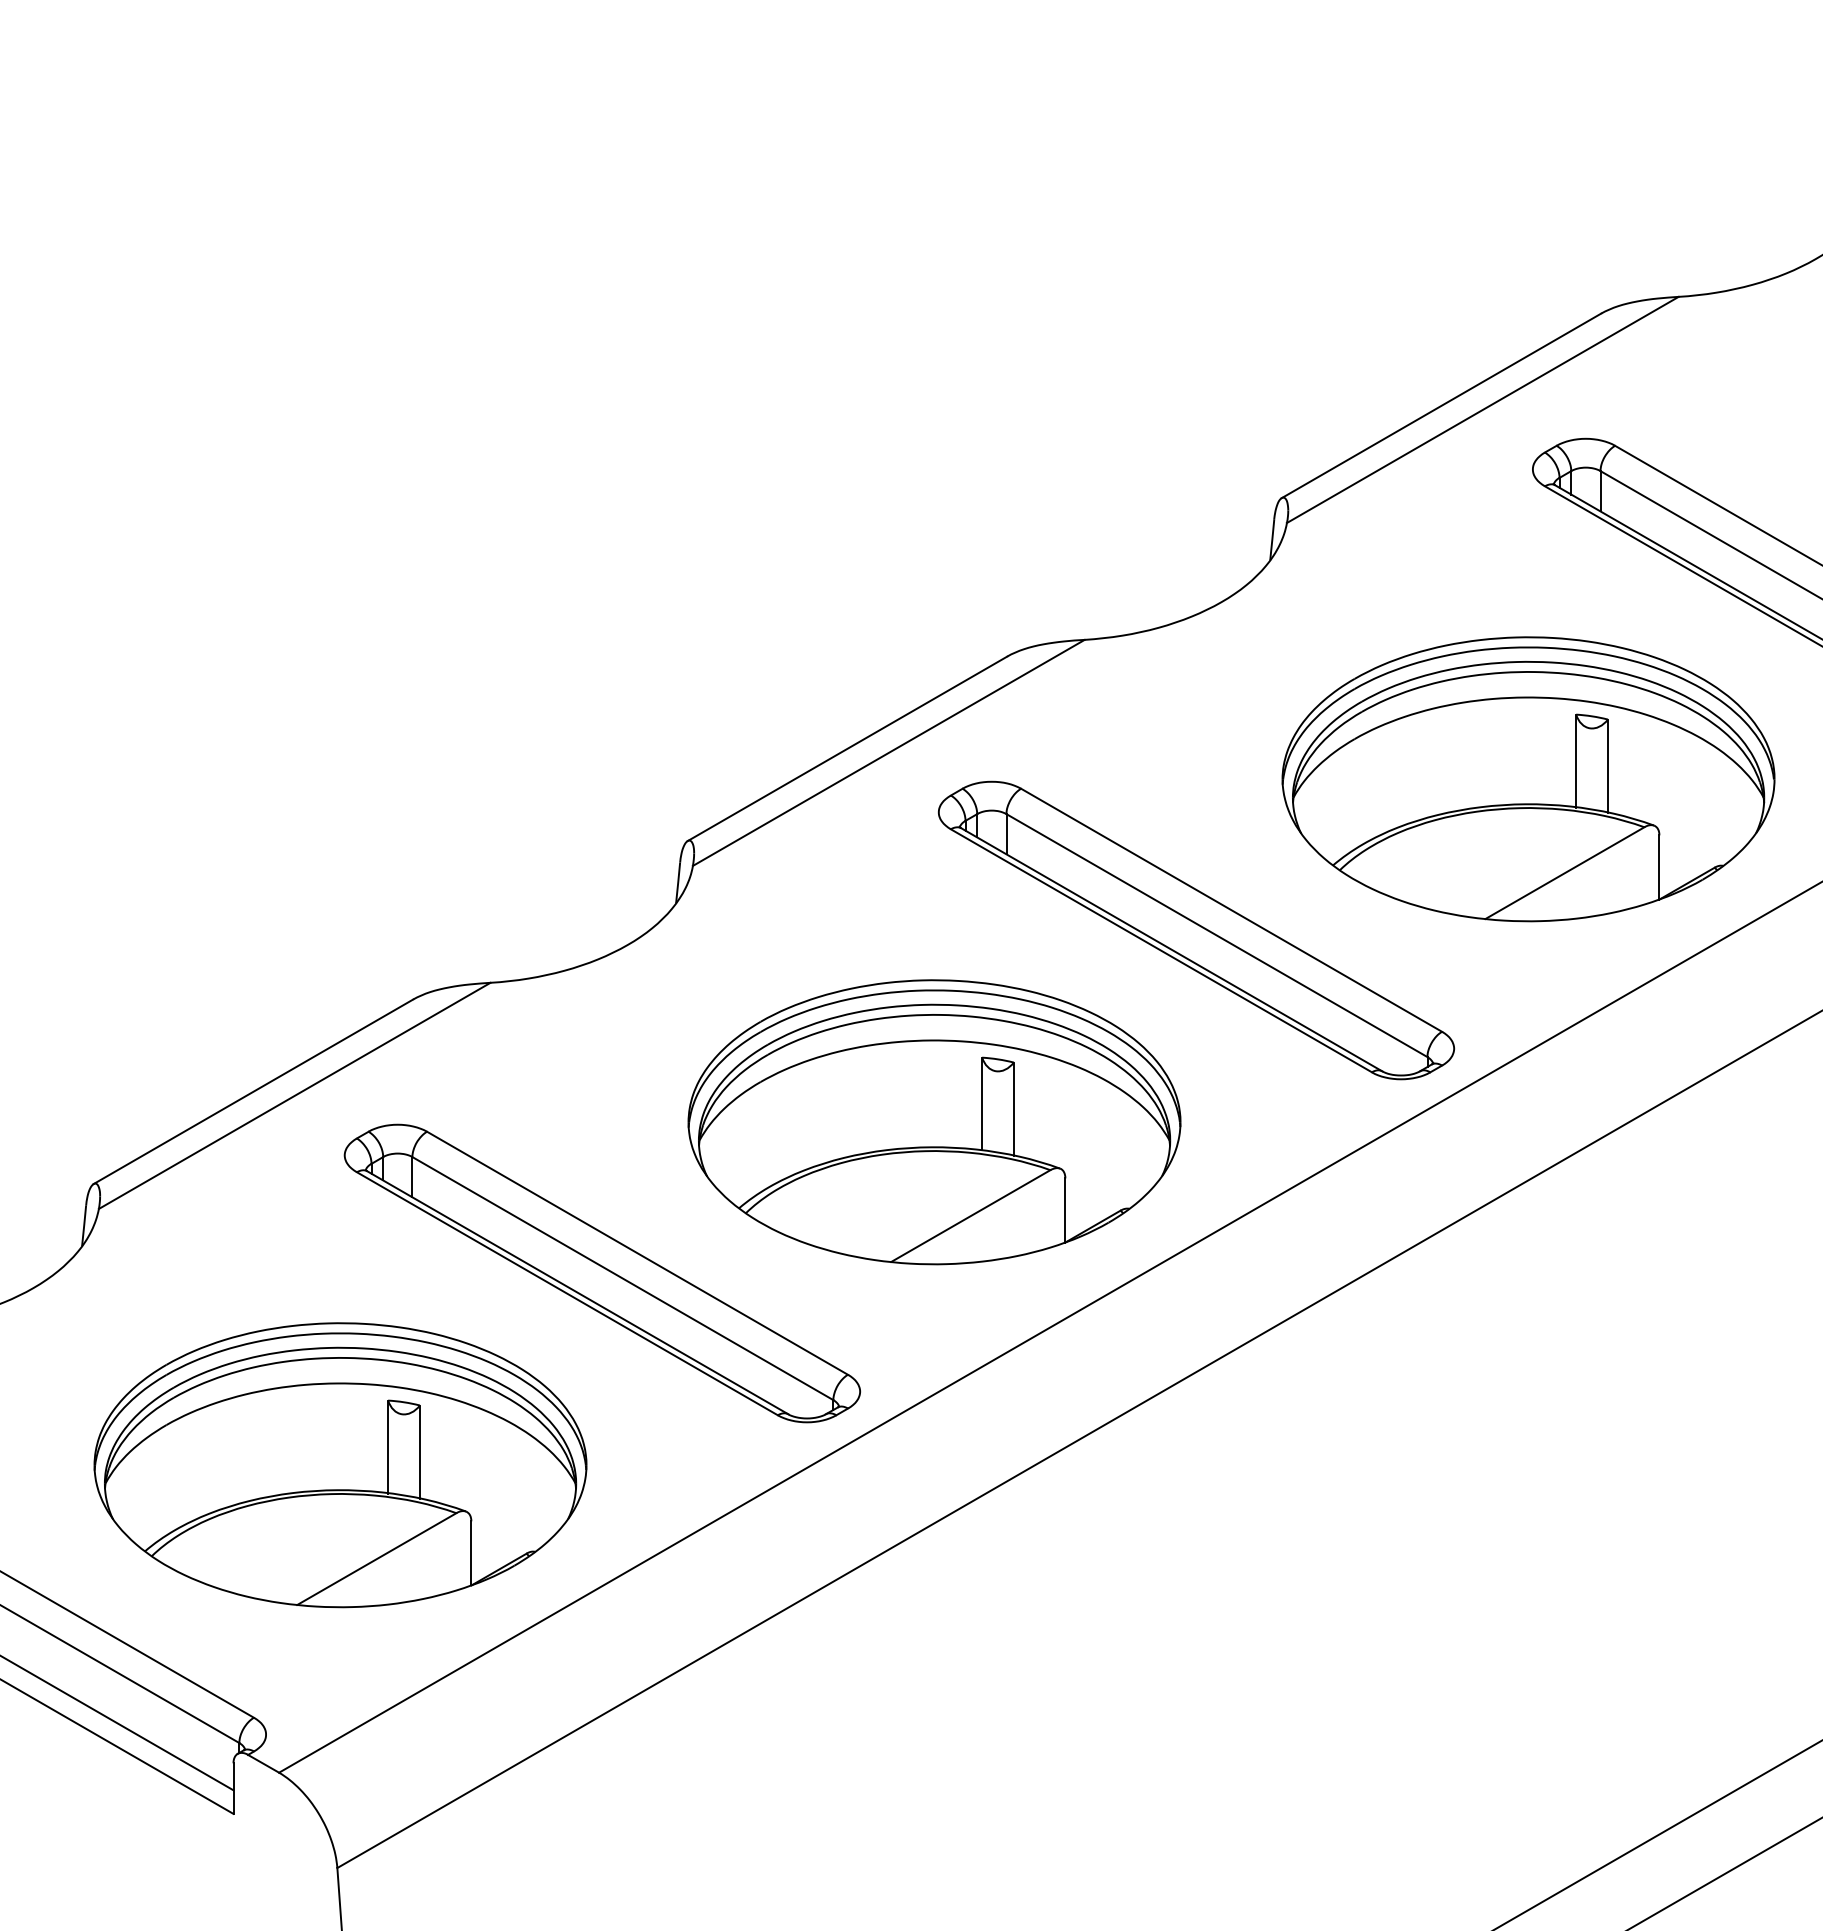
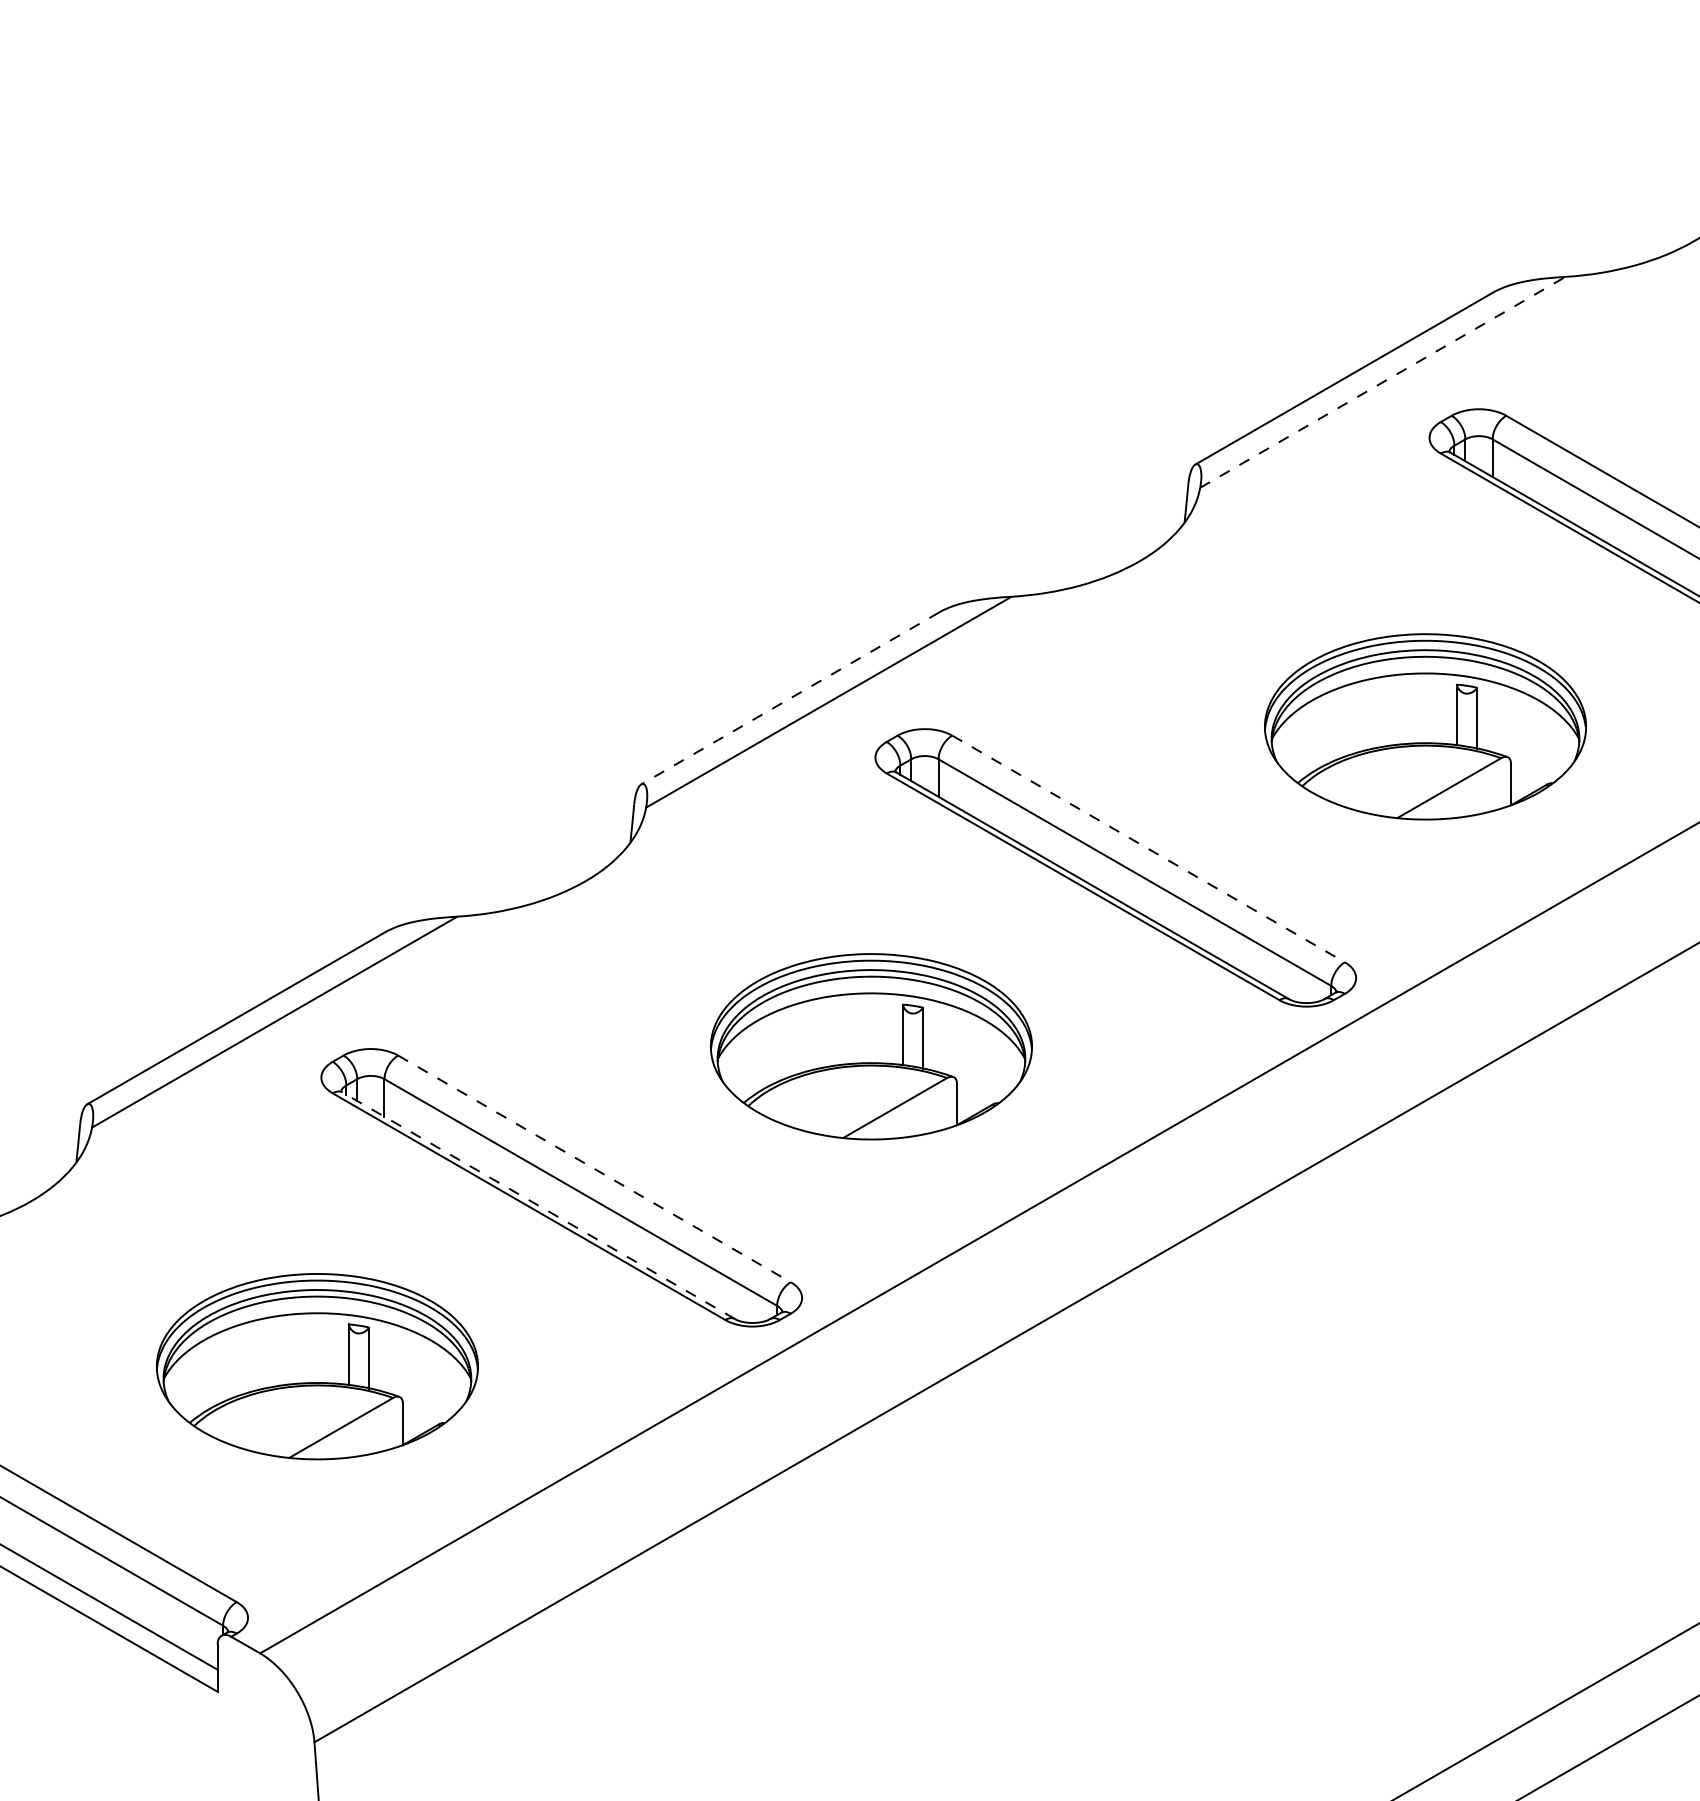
line: (1483, 409) -> (1383, 381), solid -> dashed
line: (847, 749) -> (790, 699), solid -> dashed
part: (1528, 779) -> (1425, 727), size x0.7
line: (1232, 910) -> (1149, 849), solid -> dashed
part: (934, 1122) -> (871, 1046), size x0.7
line: (638, 1253) -> (595, 1169), solid -> dashed
line: (577, 1292) -> (538, 1205), solid -> dashed
part: (340, 1465) -> (317, 1366), size x0.7

